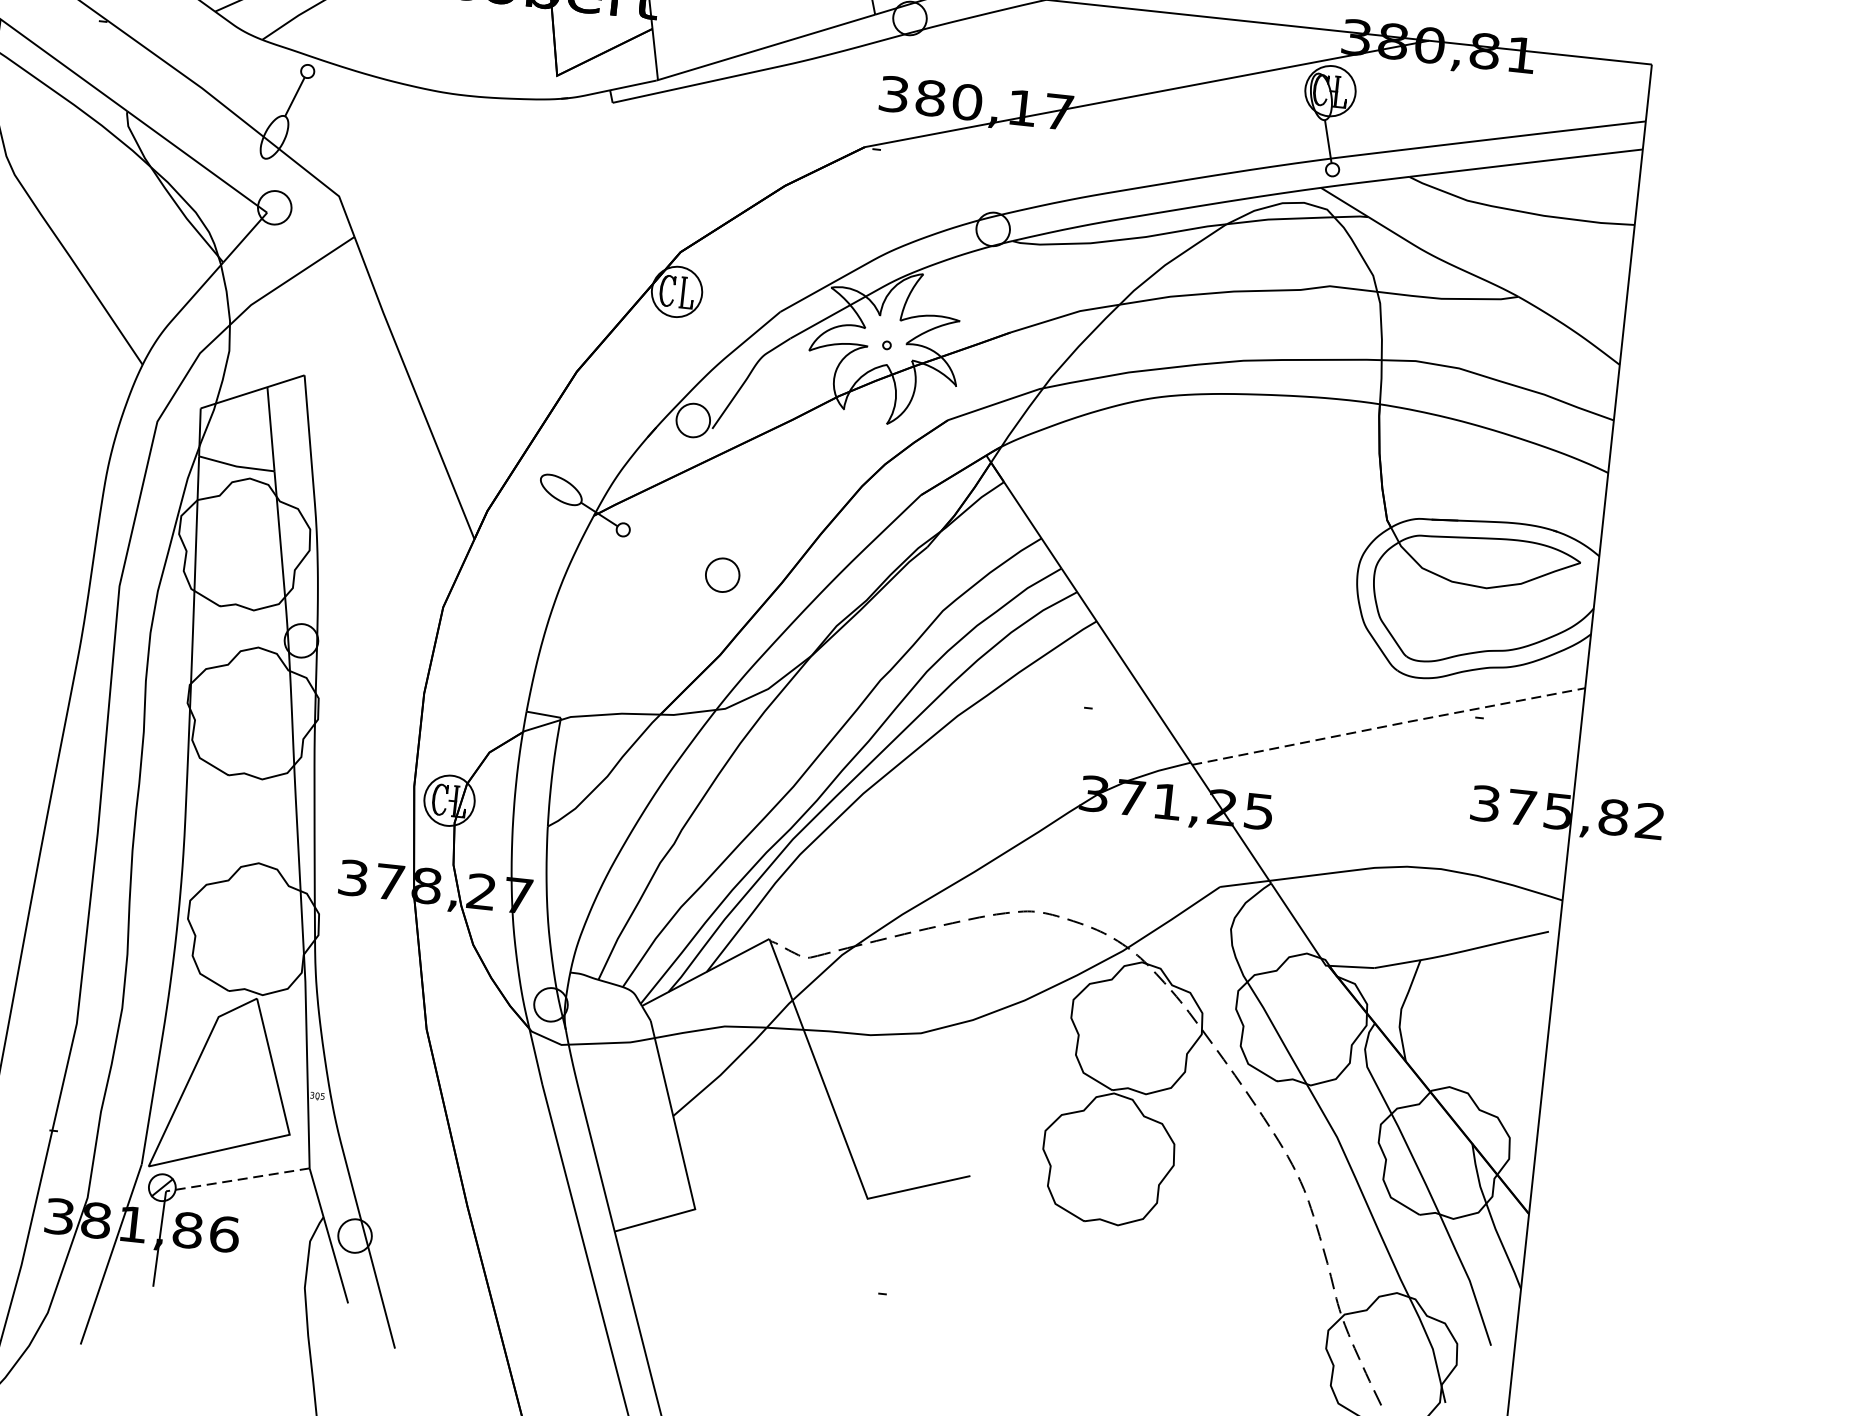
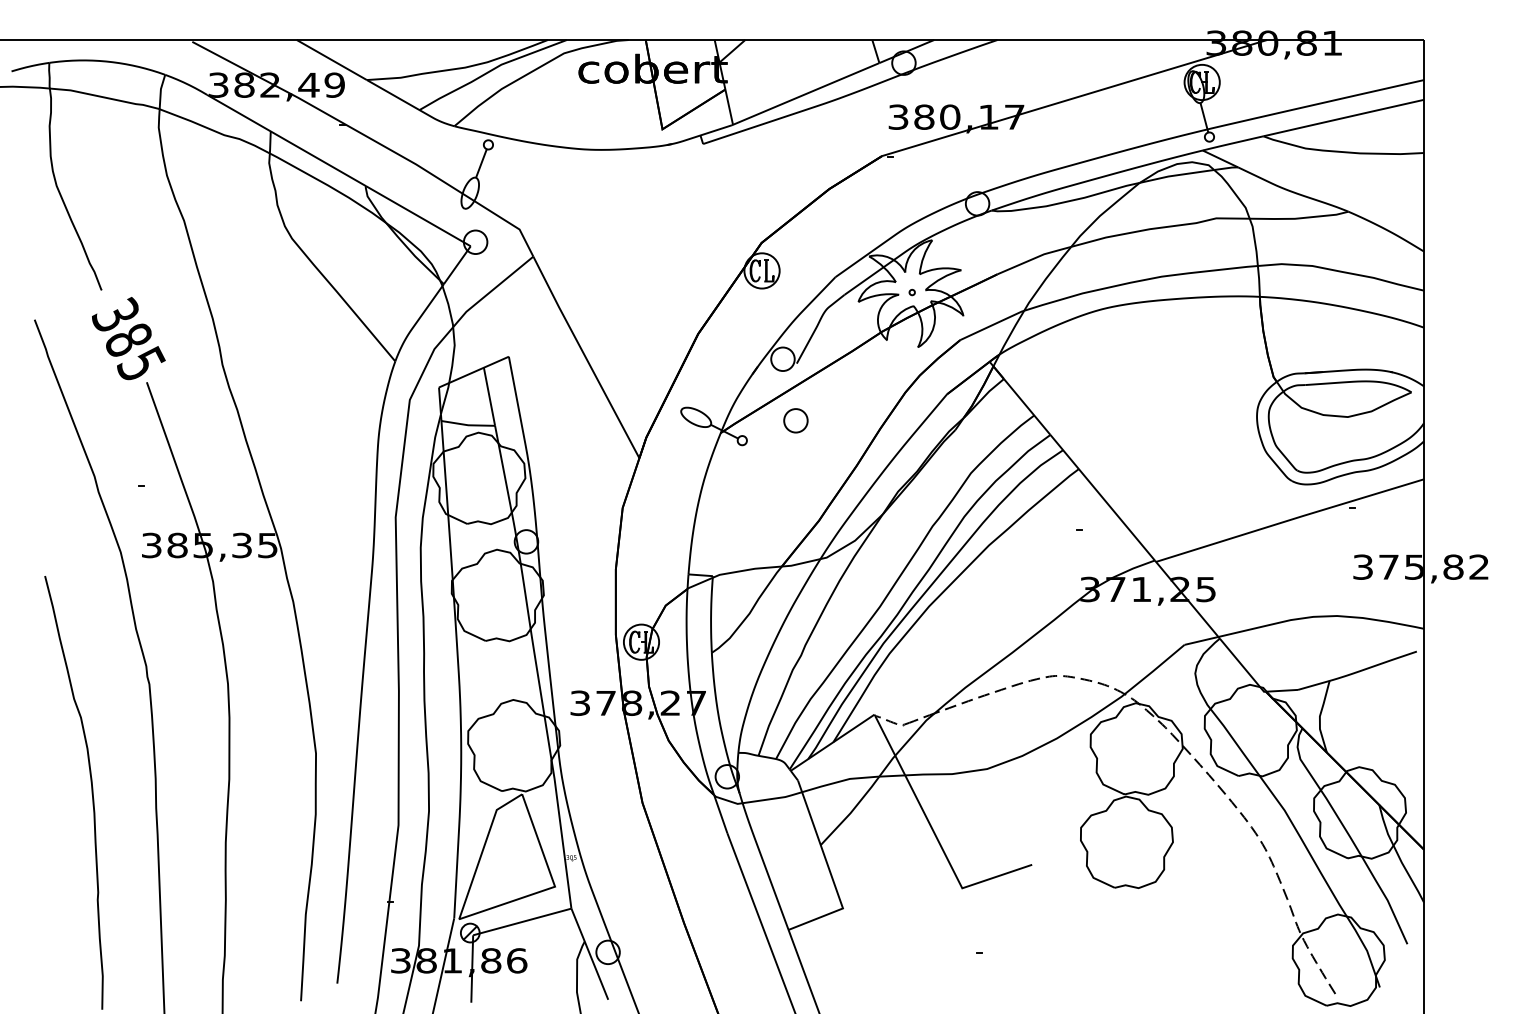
part: (722, 574) -> (795, 420), moved
line: (1389, 725) -> (1290, 519), dashed -> solid
line: (238, 1179) -> (522, 921), dashed -> solid

